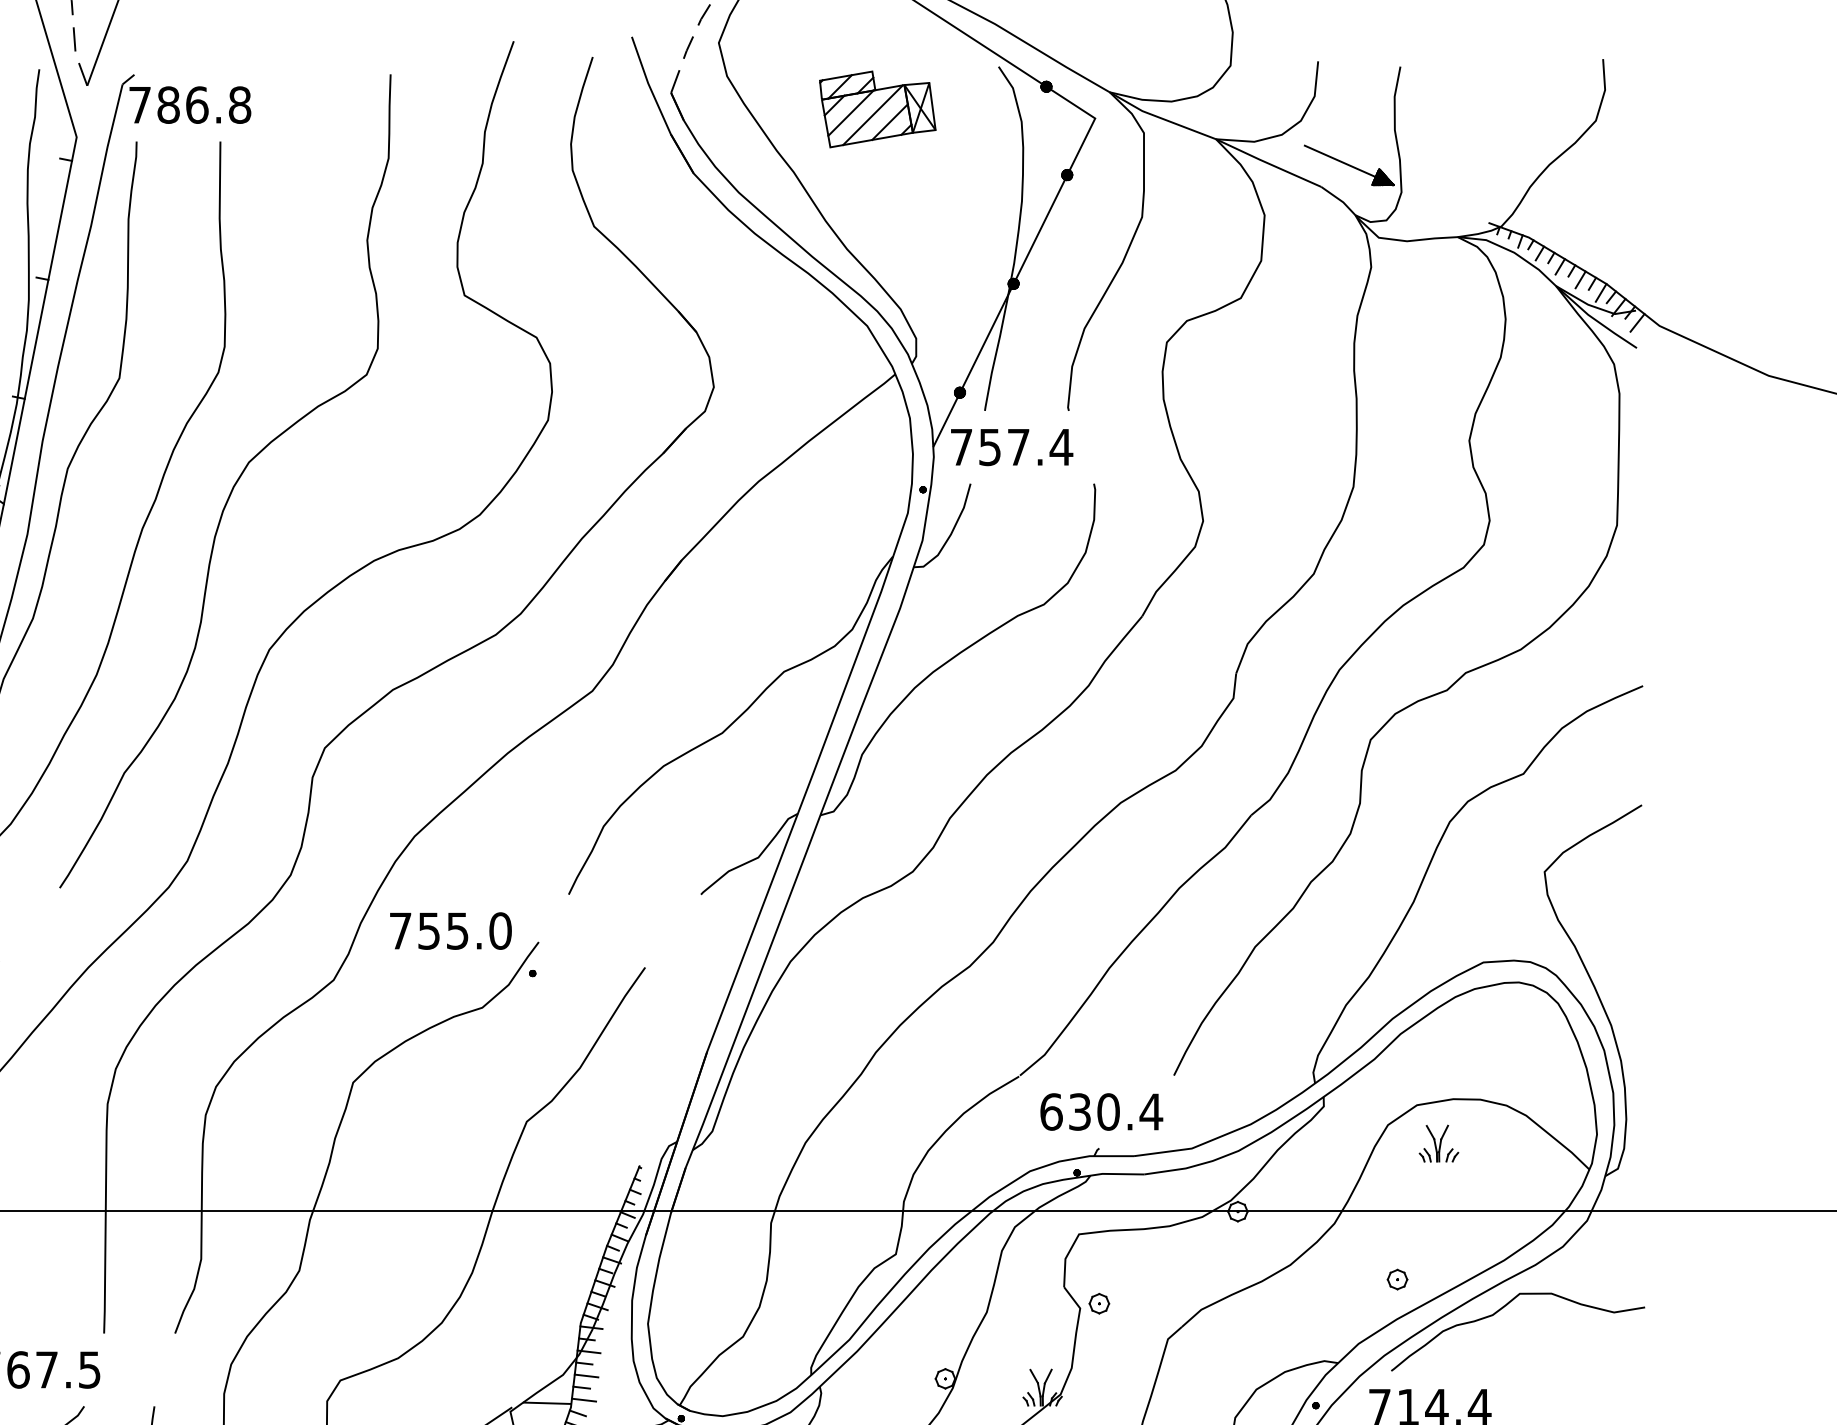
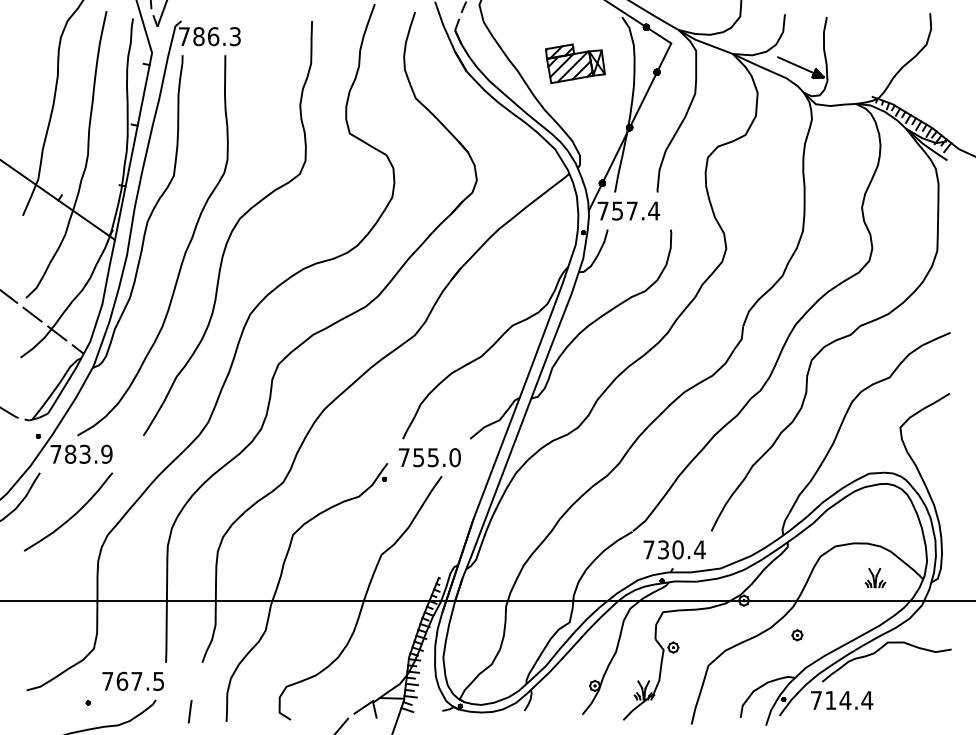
text: (240, 104) -> (235, 36), 786.8 -> 786.3
part: (877, 108) -> (575, 63), moved
text: (450, 930) -> (429, 457), moved
text: (1050, 1111) -> (648, 549), 630.4 -> 730.4
part: (1438, 1144) -> (875, 578), moved
part: (1397, 1279) -> (797, 635), moved

